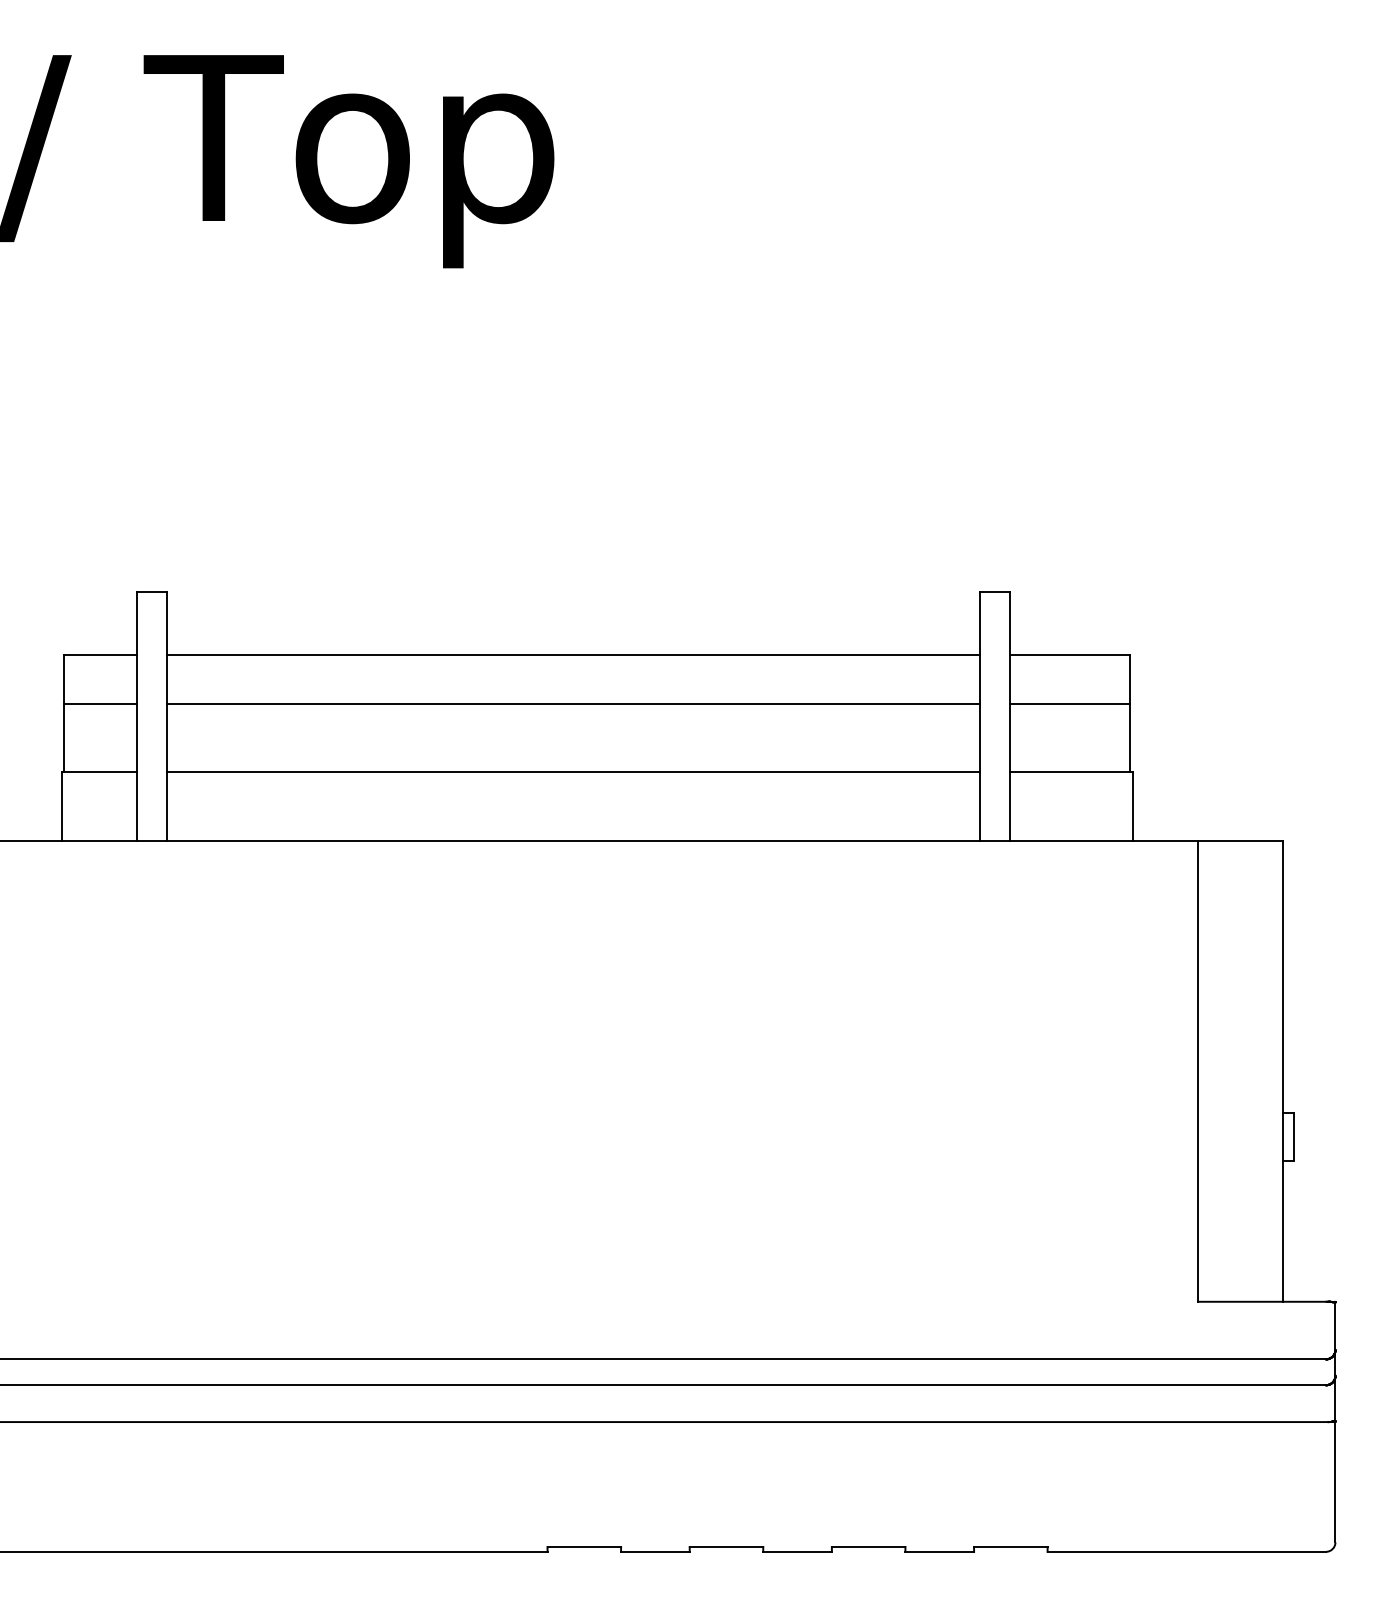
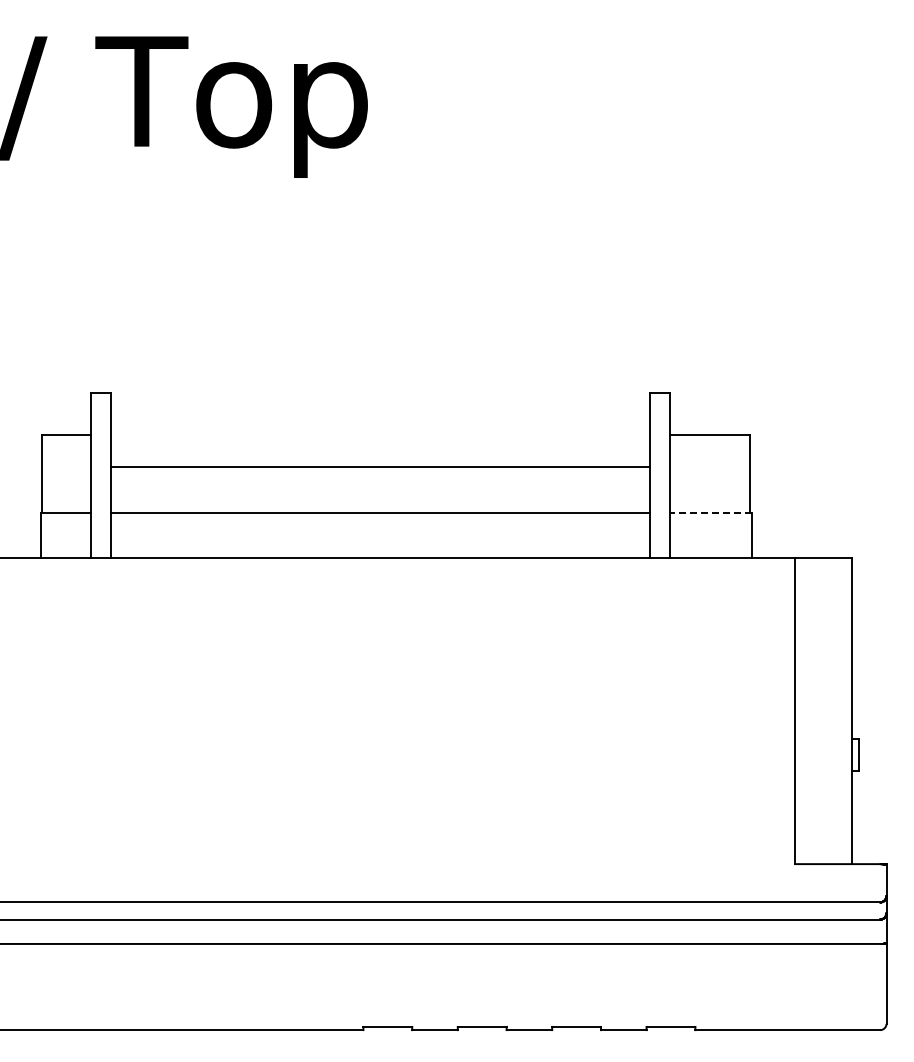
line: (573, 654) -> (380, 434), removed
line: (100, 704) -> (66, 467), removed
line: (1070, 704) -> (710, 467), removed
line: (1071, 772) -> (711, 512), solid -> dashed

